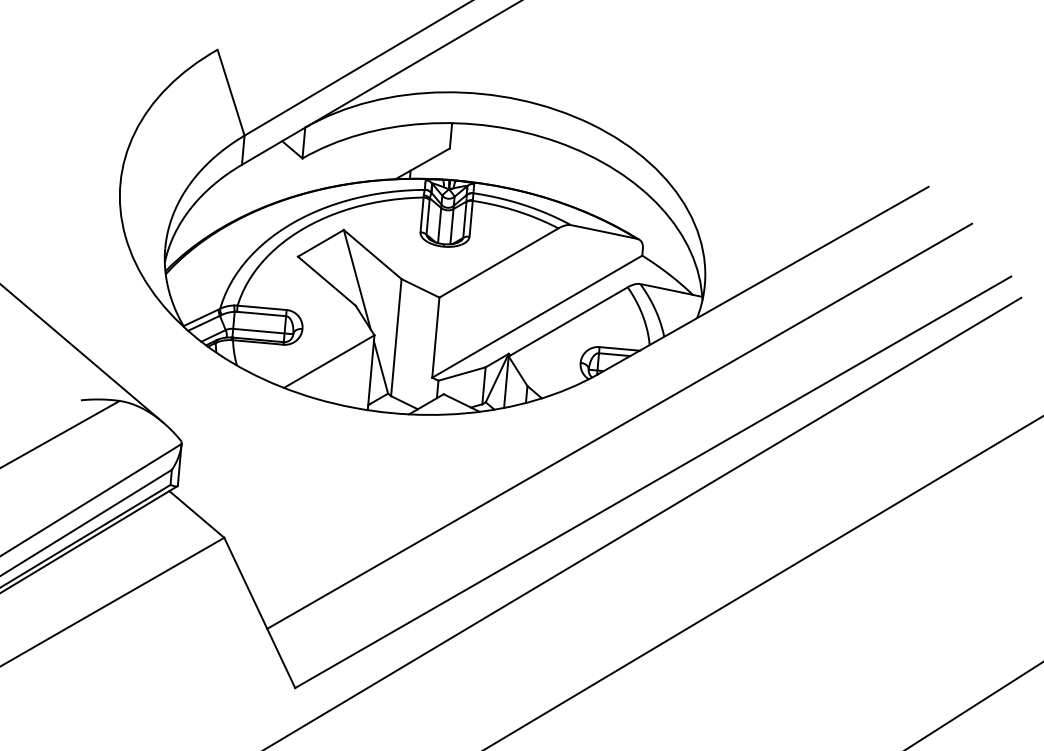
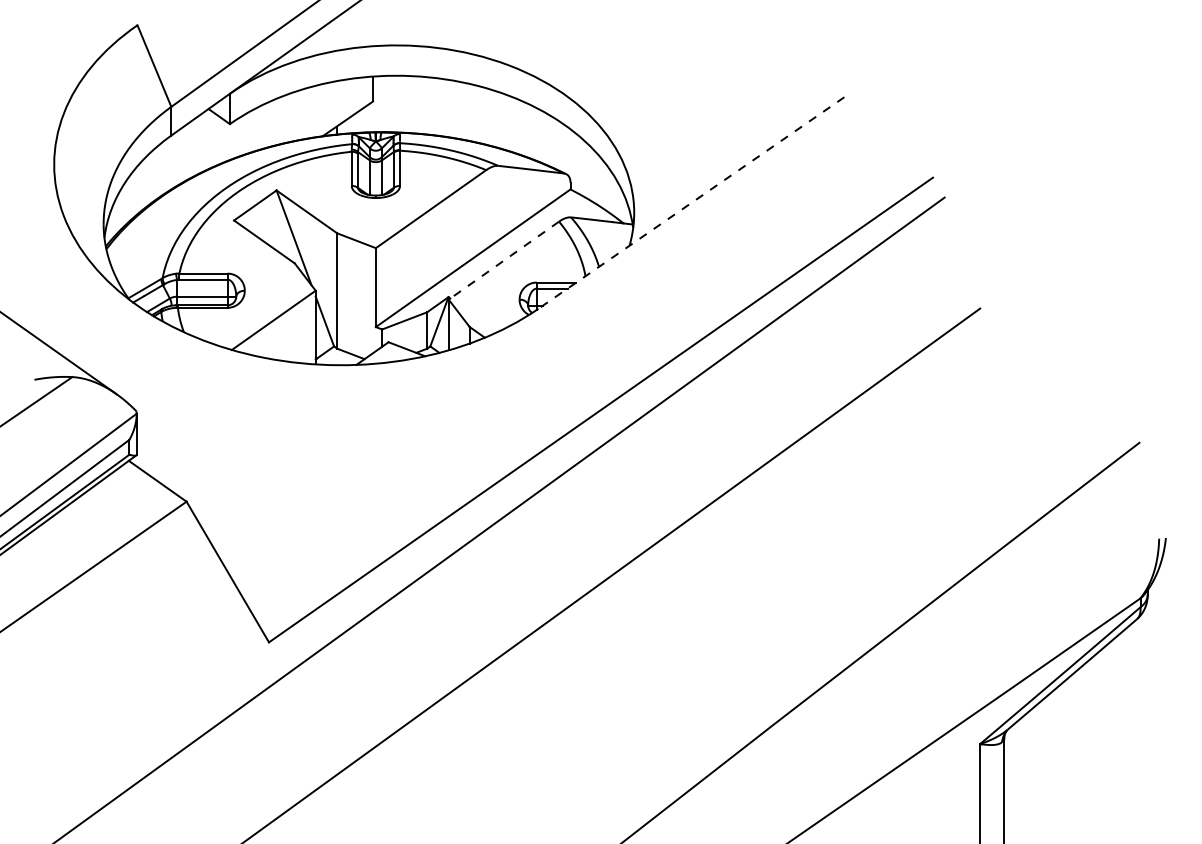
line: (763, 280) -> (691, 203), solid -> dashed
line: (567, 321) -> (503, 260), solid -> dashed
line: (619, 425) -> (563, 357), removed

